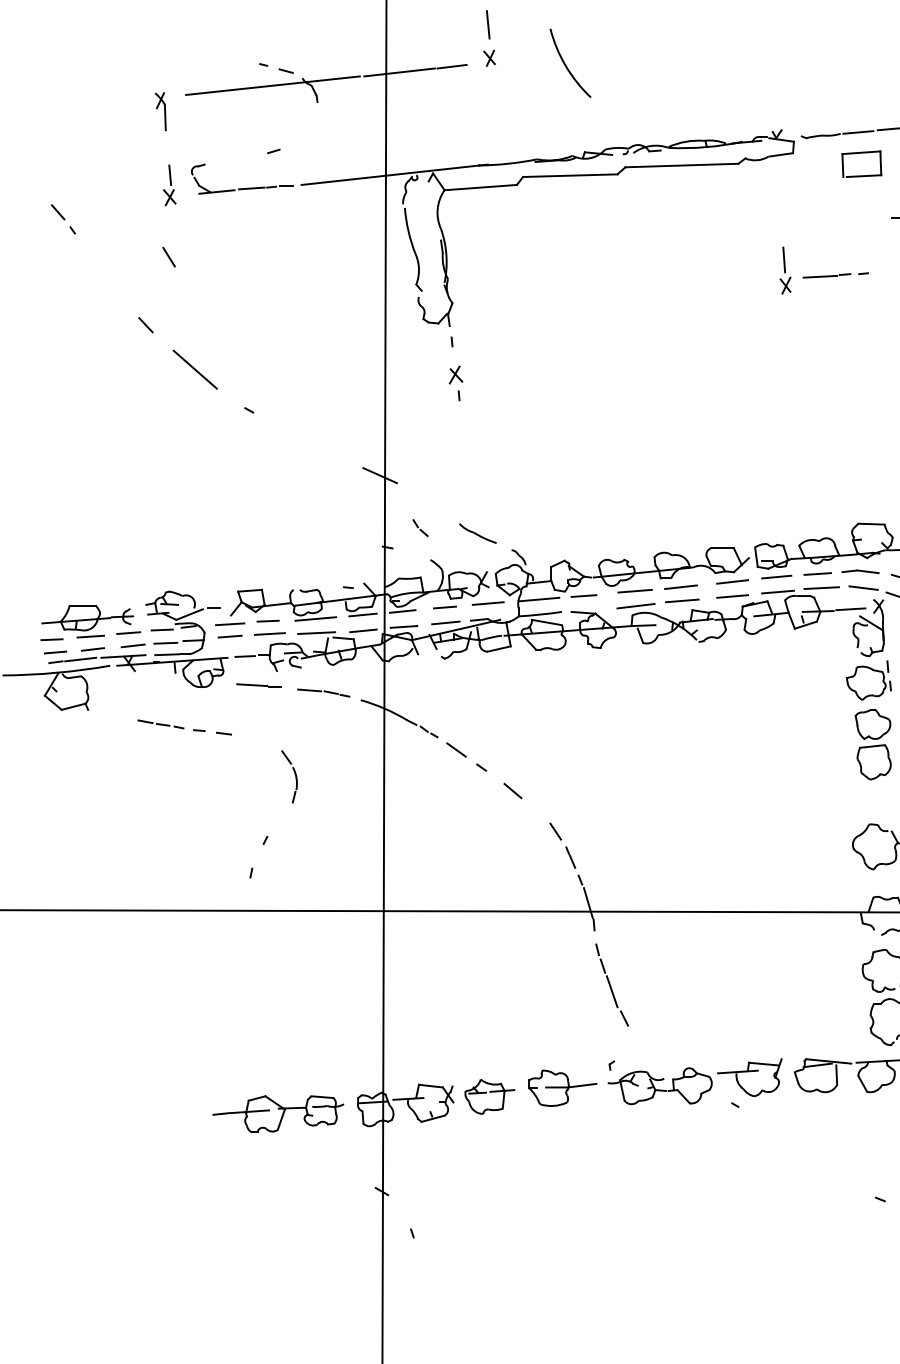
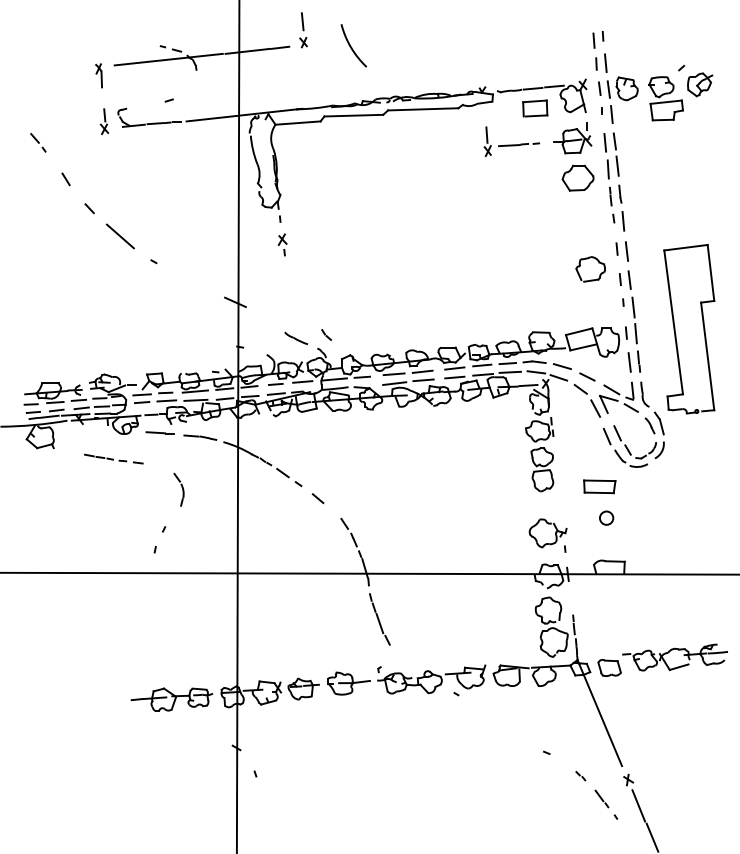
line: (168, 257) -> (65, 179), moved
part: (823, 270) -> (511, 141), moved
line: (420, 527) -> (326, 334), moved

